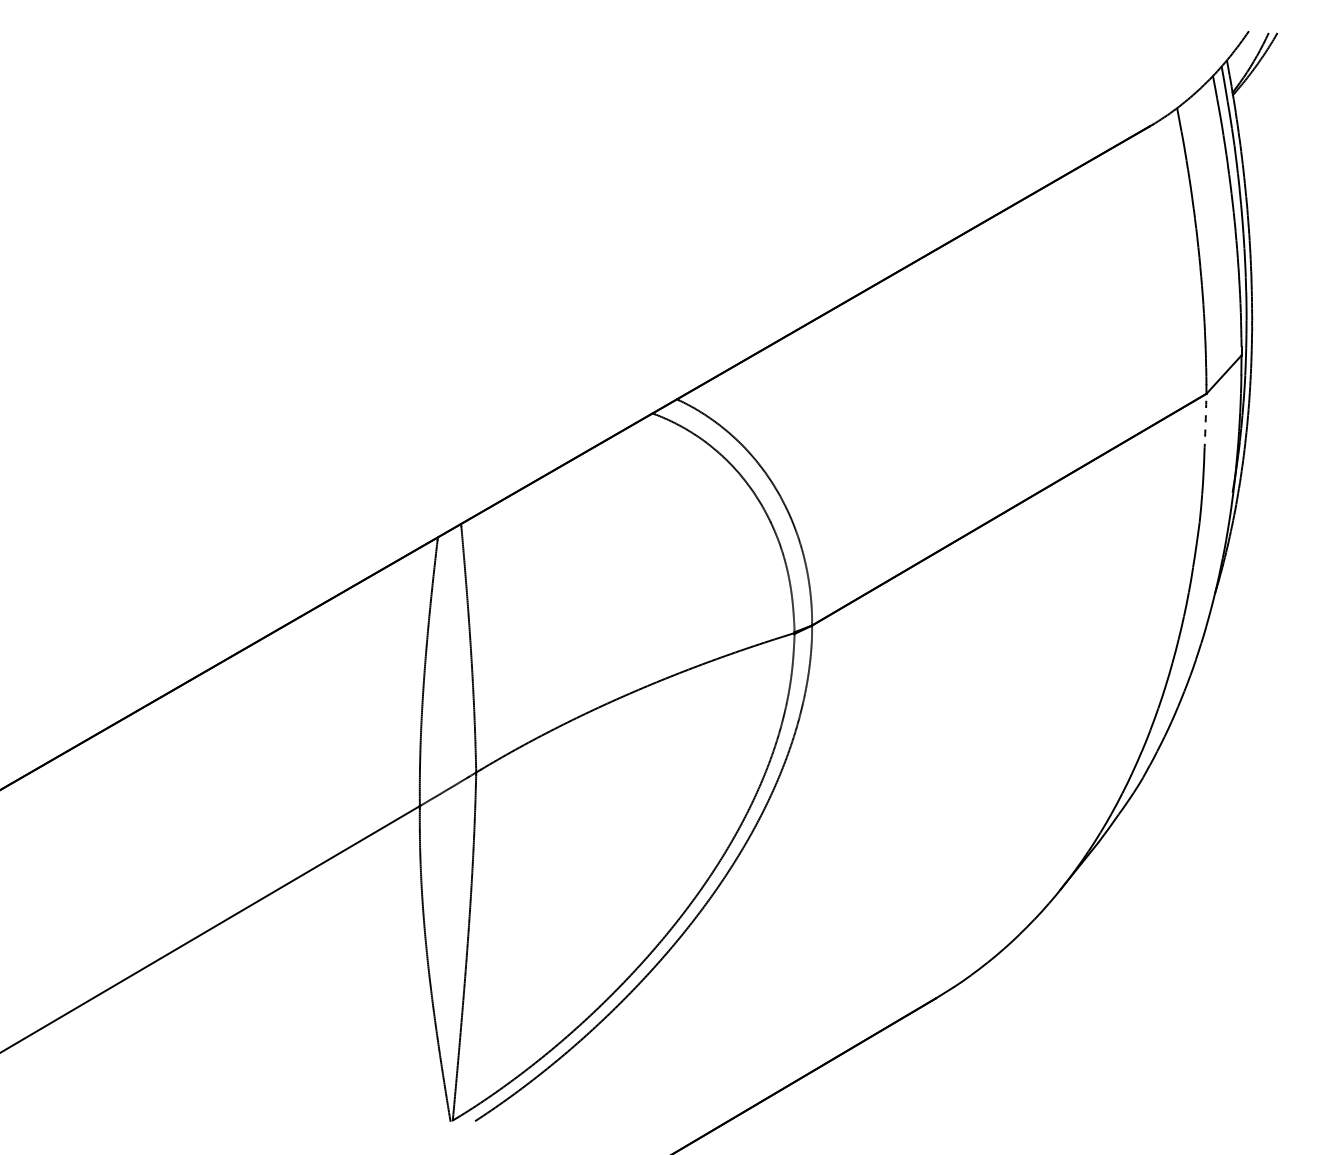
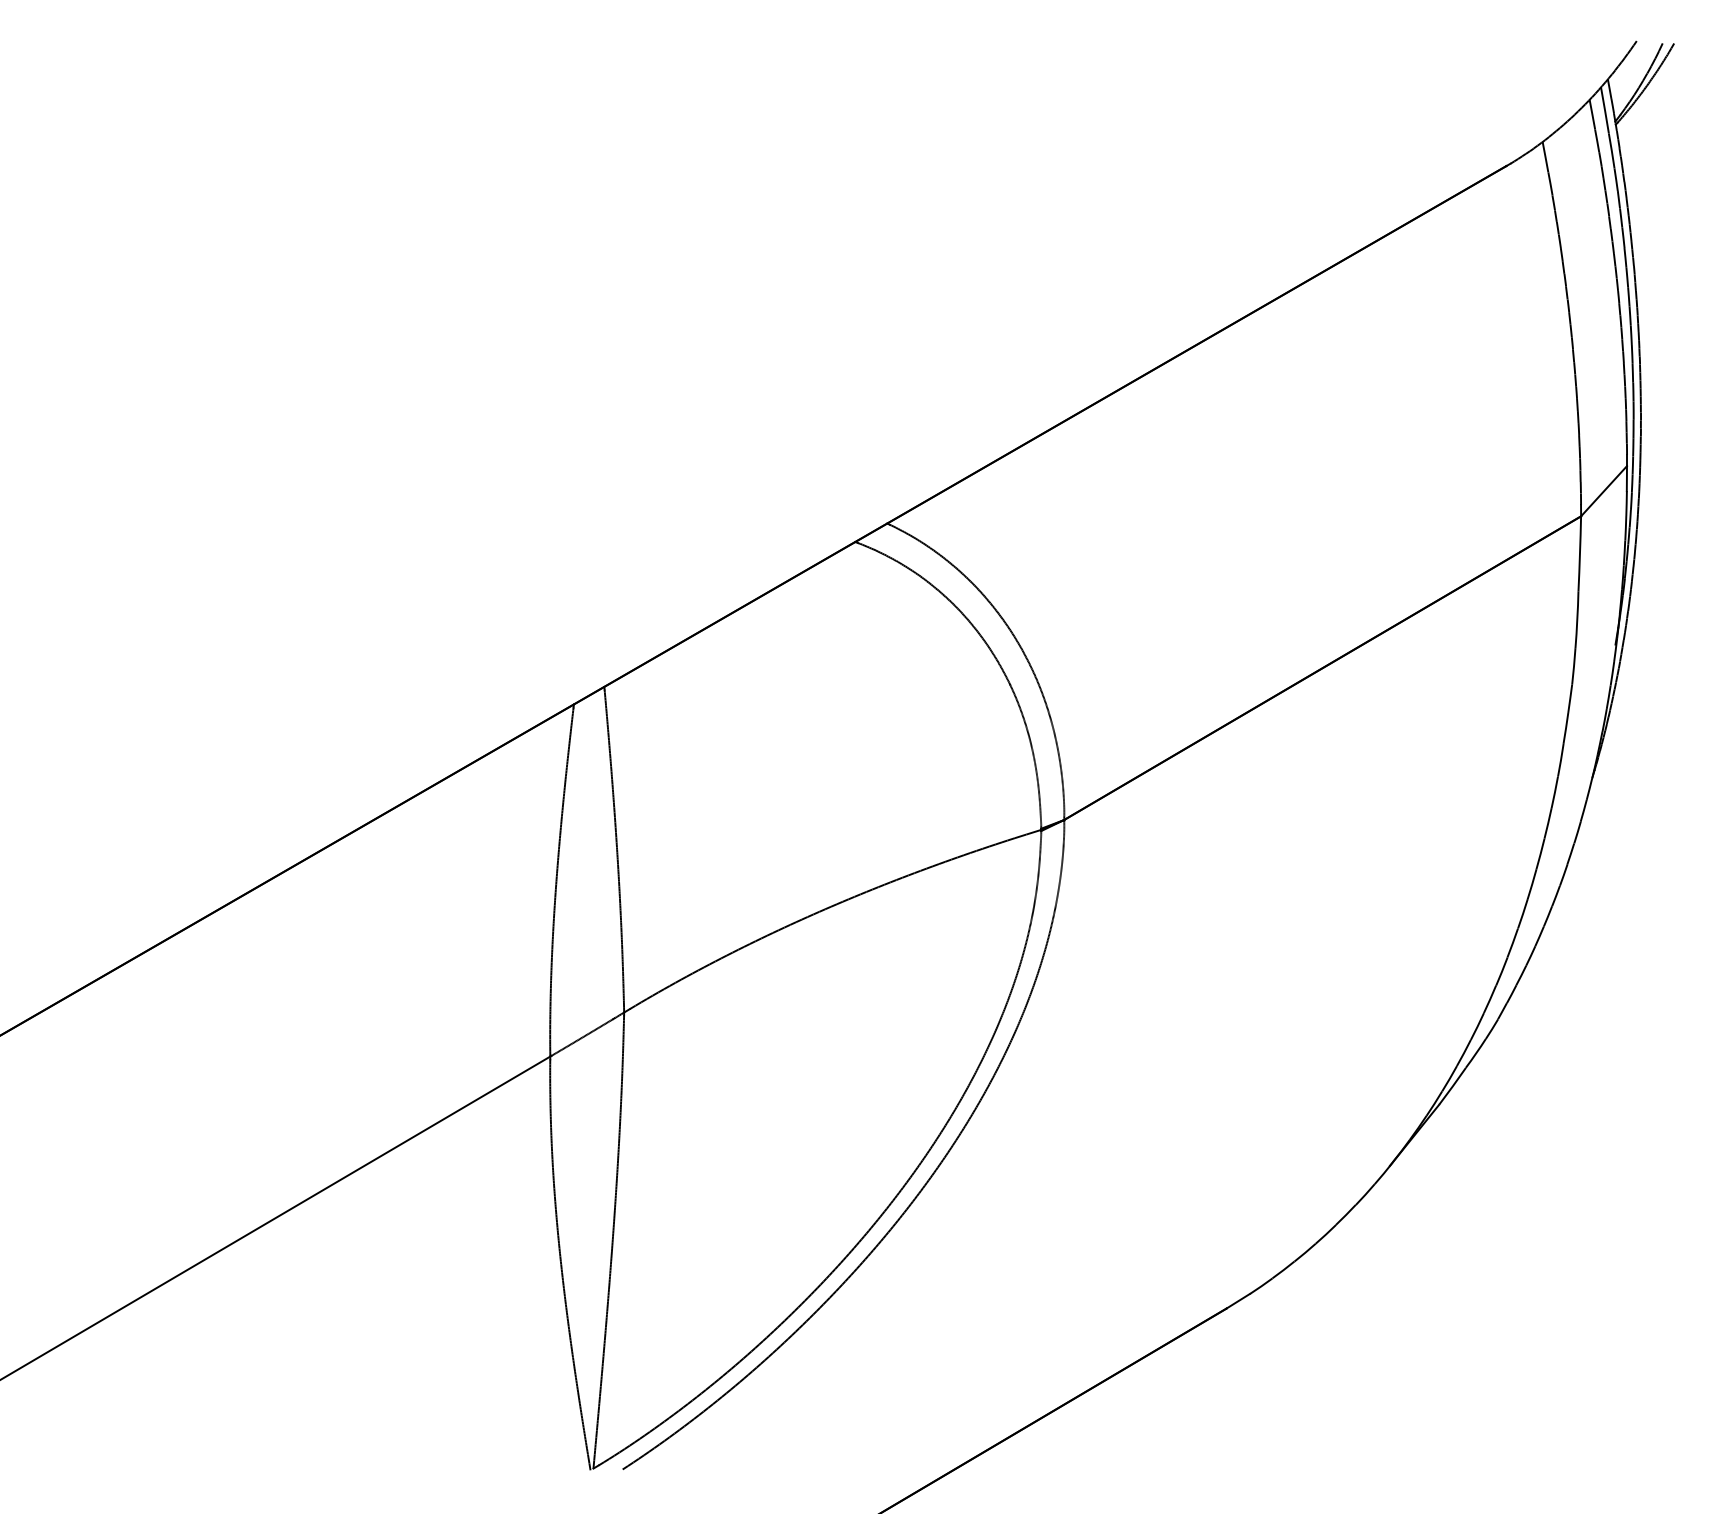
arc: (1206, 422) -> (1580, 553), dashed -> solid

